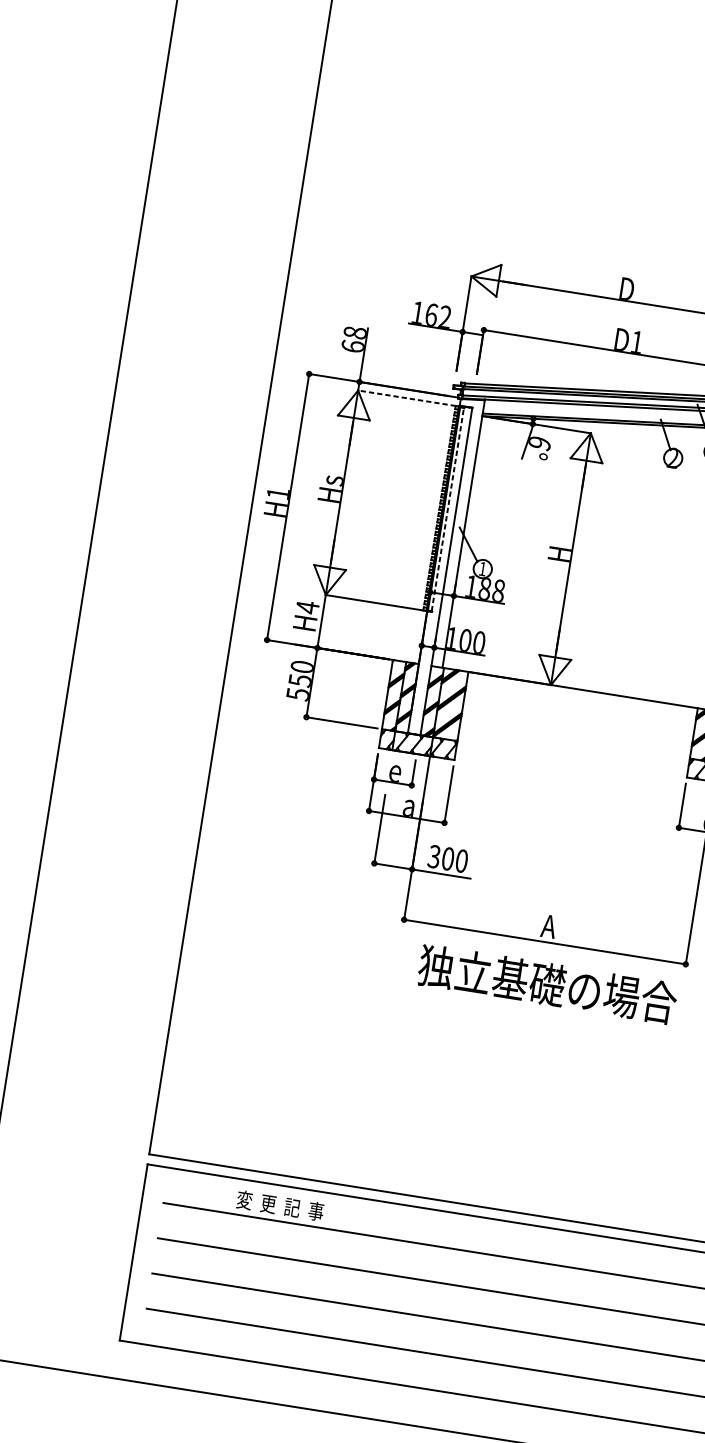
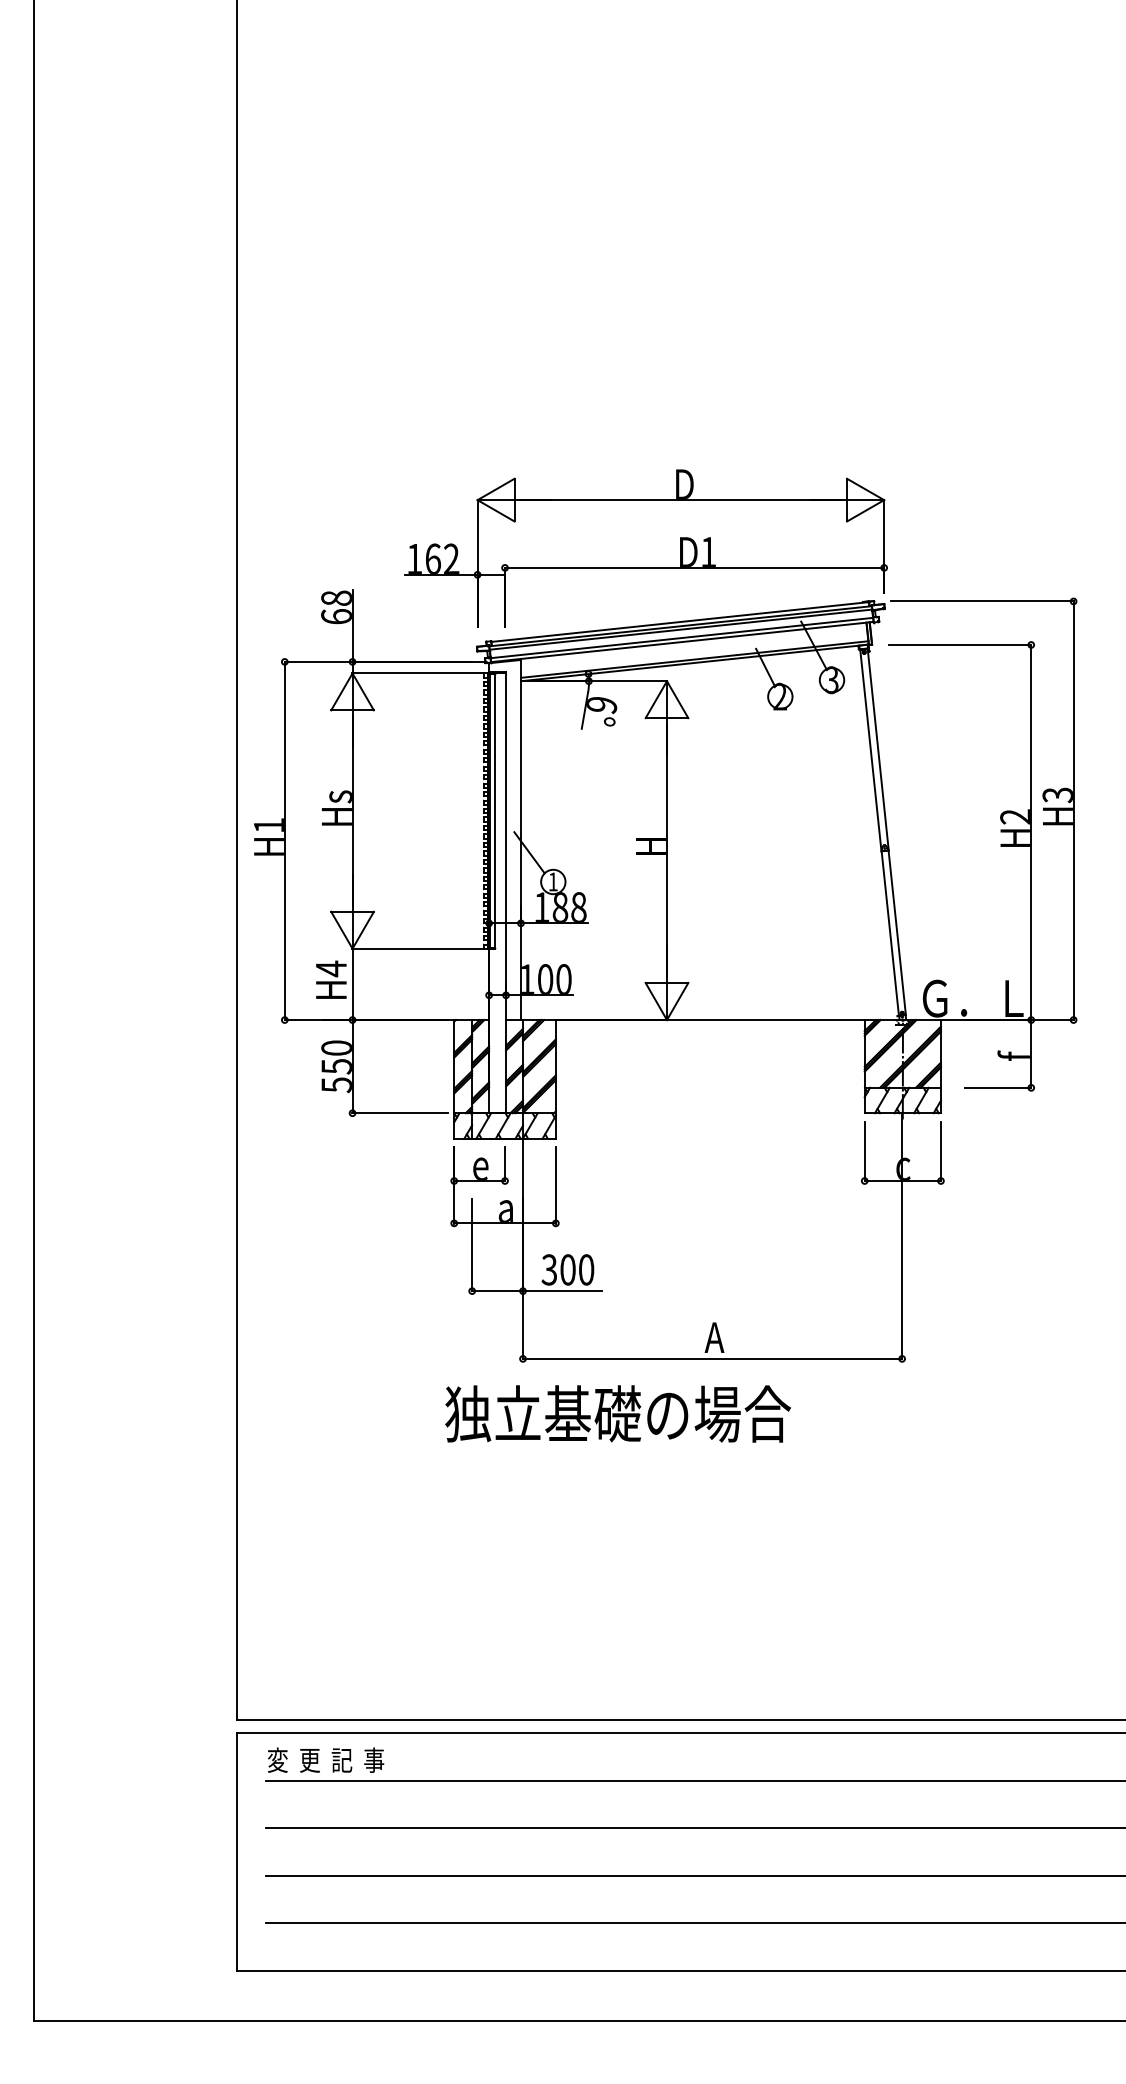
line: (407, 398) -> (418, 673), dashed -> solid
line: (448, 509) -> (495, 811), dashed -> solid
text: (547, 984) -> (617, 1413), moved
text: (280, 1205) -> (326, 1759), moved

